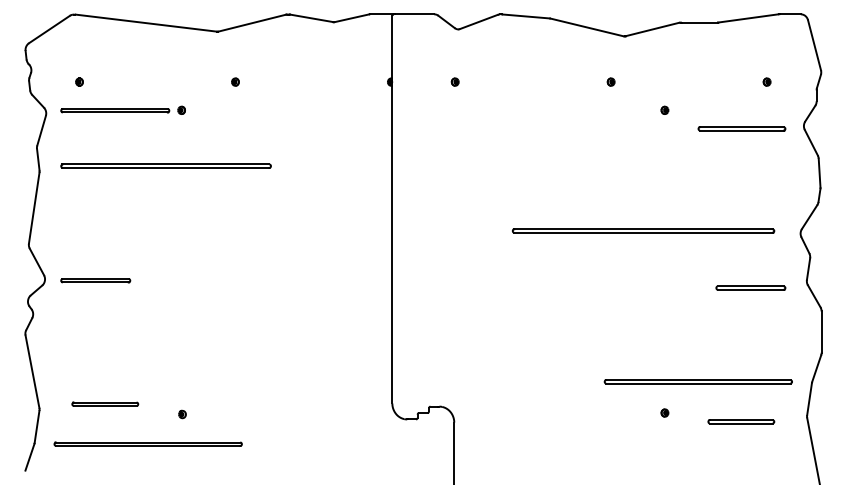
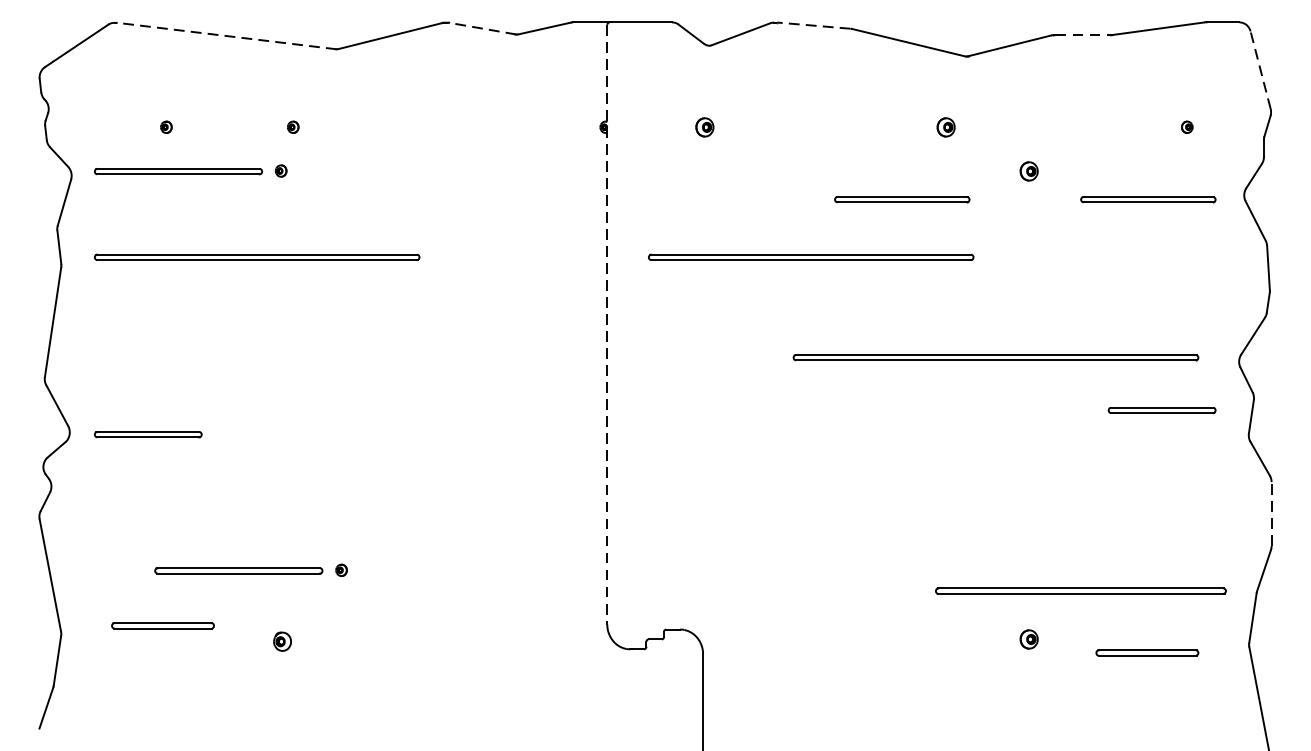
line: (525, 16) -> (813, 25), solid -> dashed
line: (311, 18) -> (482, 28), solid -> dashed
line: (700, 22) -> (1084, 35), solid -> dashed
line: (146, 23) -> (226, 36), solid -> dashed
line: (814, 45) -> (1260, 70), solid -> dashed
part: (79, 81) -> (166, 126), moved
part: (235, 81) -> (293, 126), moved
part: (454, 81) -> (703, 126), size x1.6
part: (610, 81) -> (944, 126), size x1.6
part: (664, 109) -> (1028, 169), size x1.6
part: (582, 128) -> (901, 199), added
part: (523, 165) -> (810, 256), added
line: (392, 209) -> (607, 324), solid -> dashed
part: (750, 287) -> (1161, 409), moved
line: (821, 332) -> (1271, 514), solid -> dashed
part: (161, 367) -> (250, 568), added
part: (664, 412) -> (1028, 638), size x1.6
part: (182, 414) -> (282, 641), size x1.6
part: (147, 443) -> (228, 686), removed

